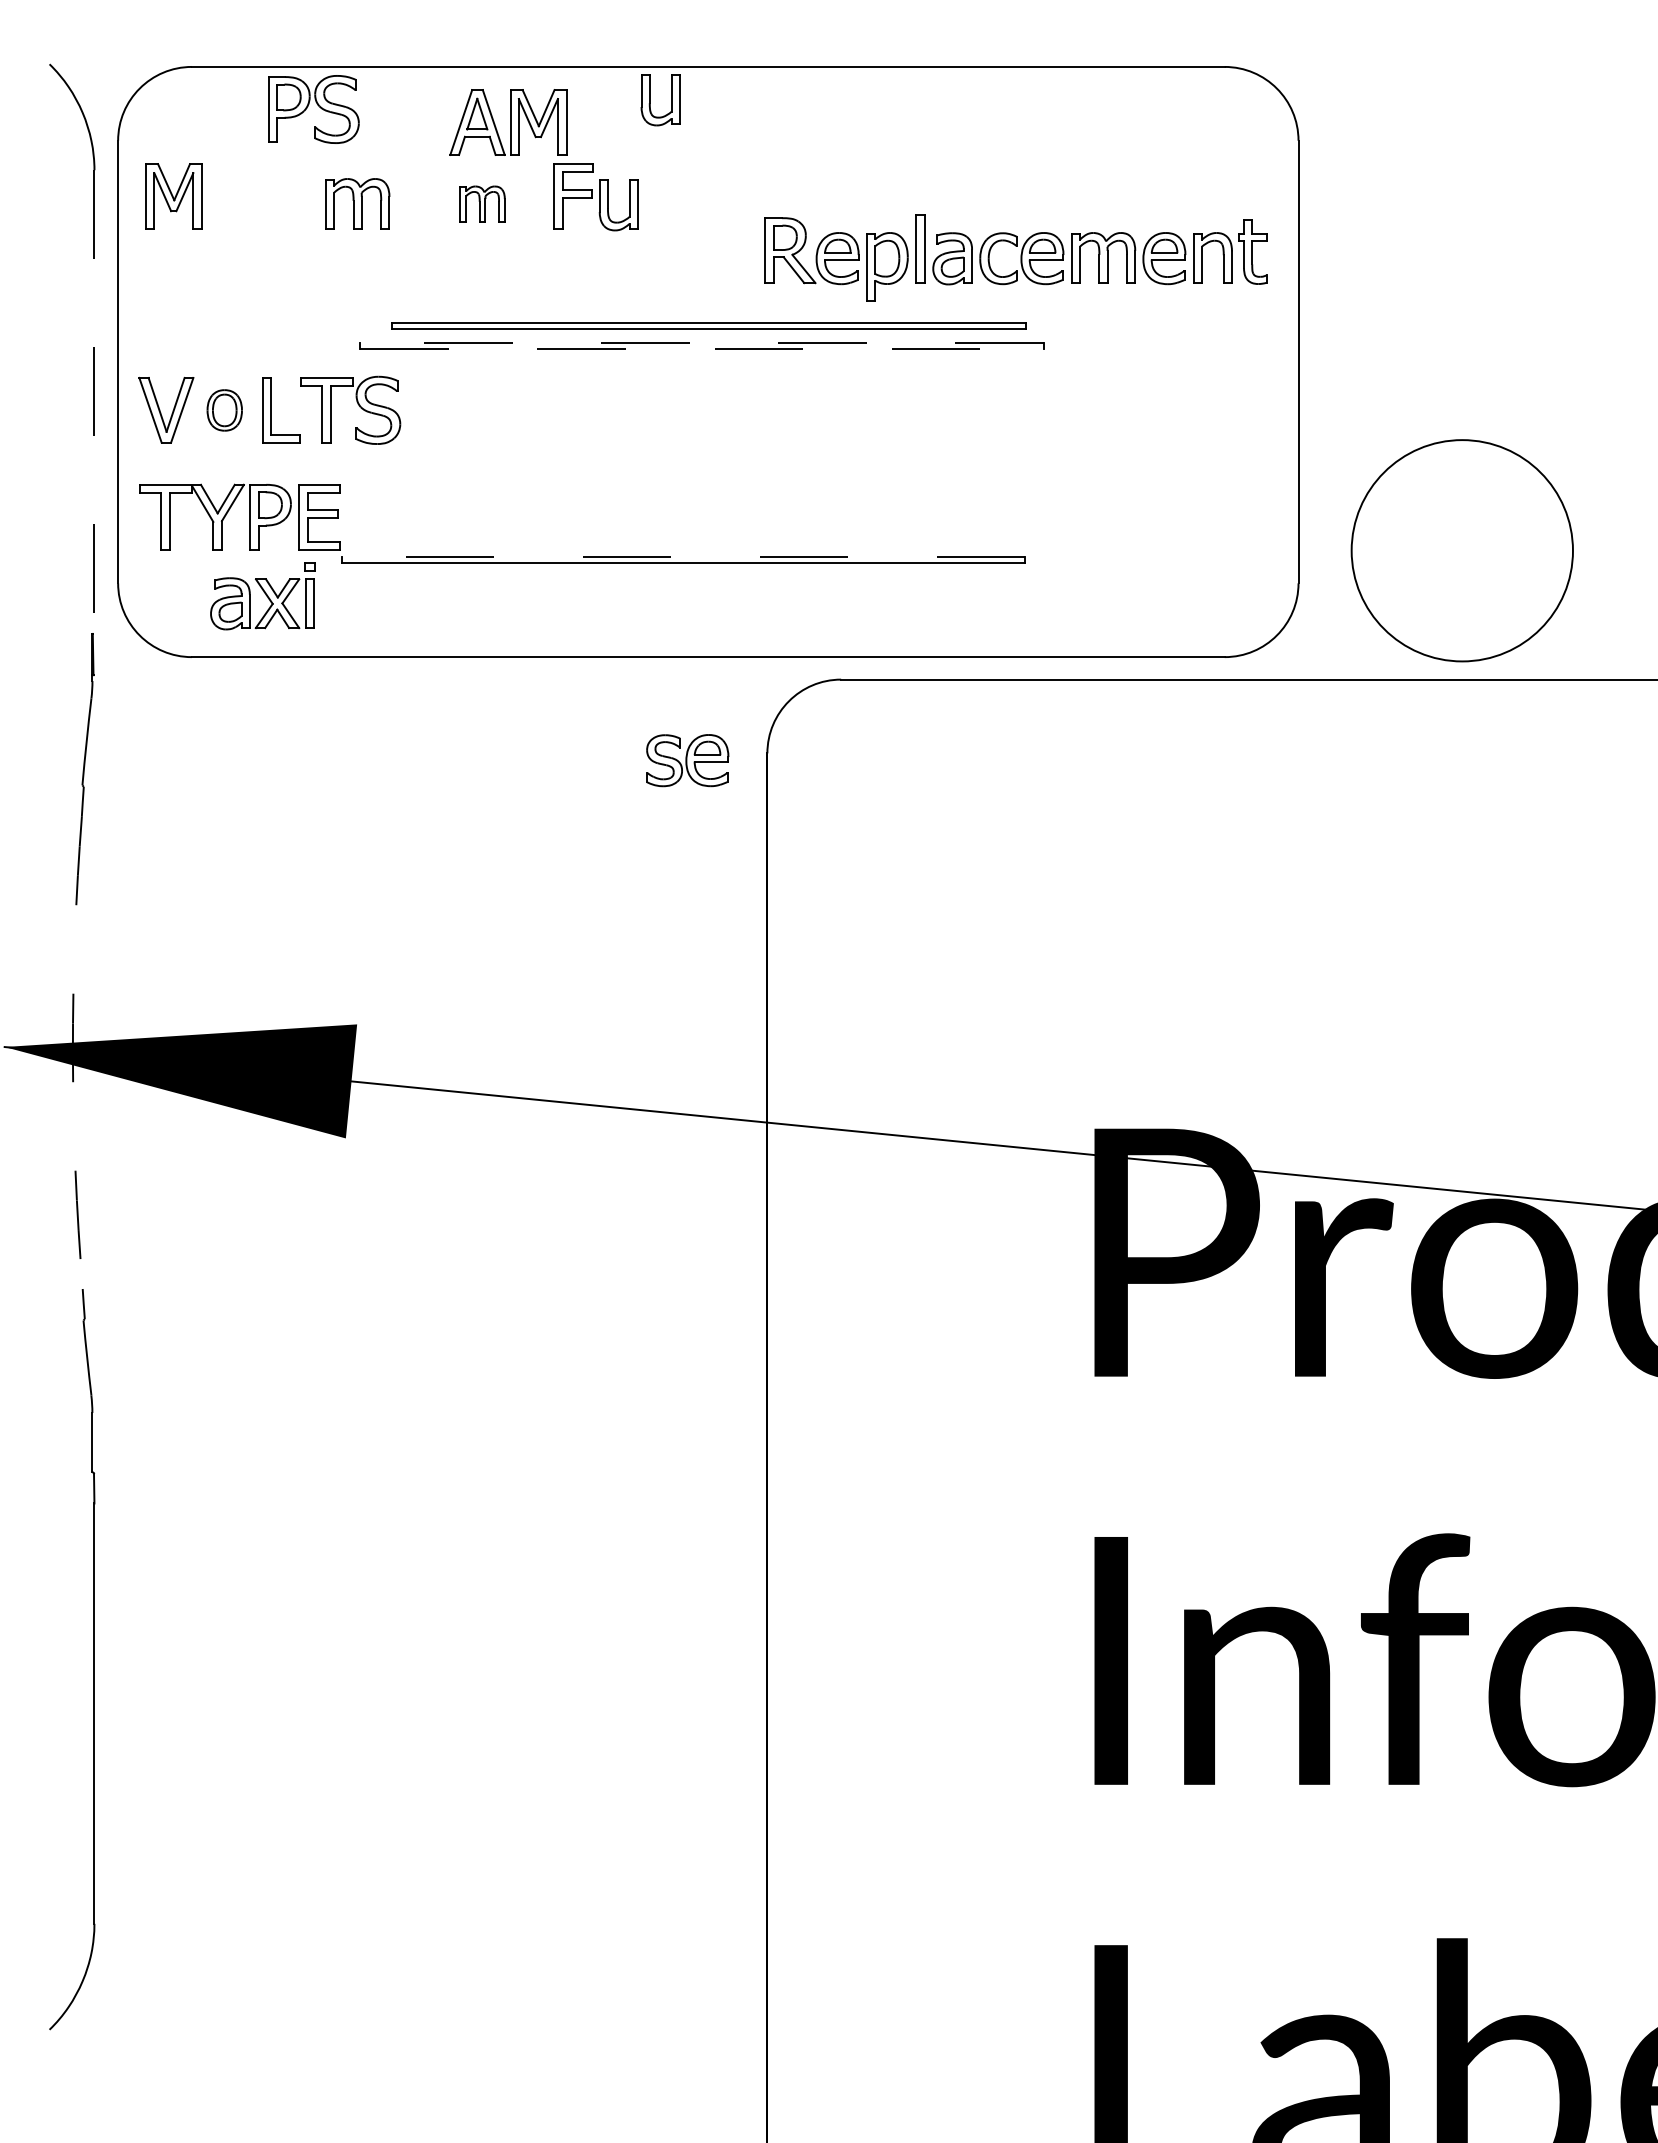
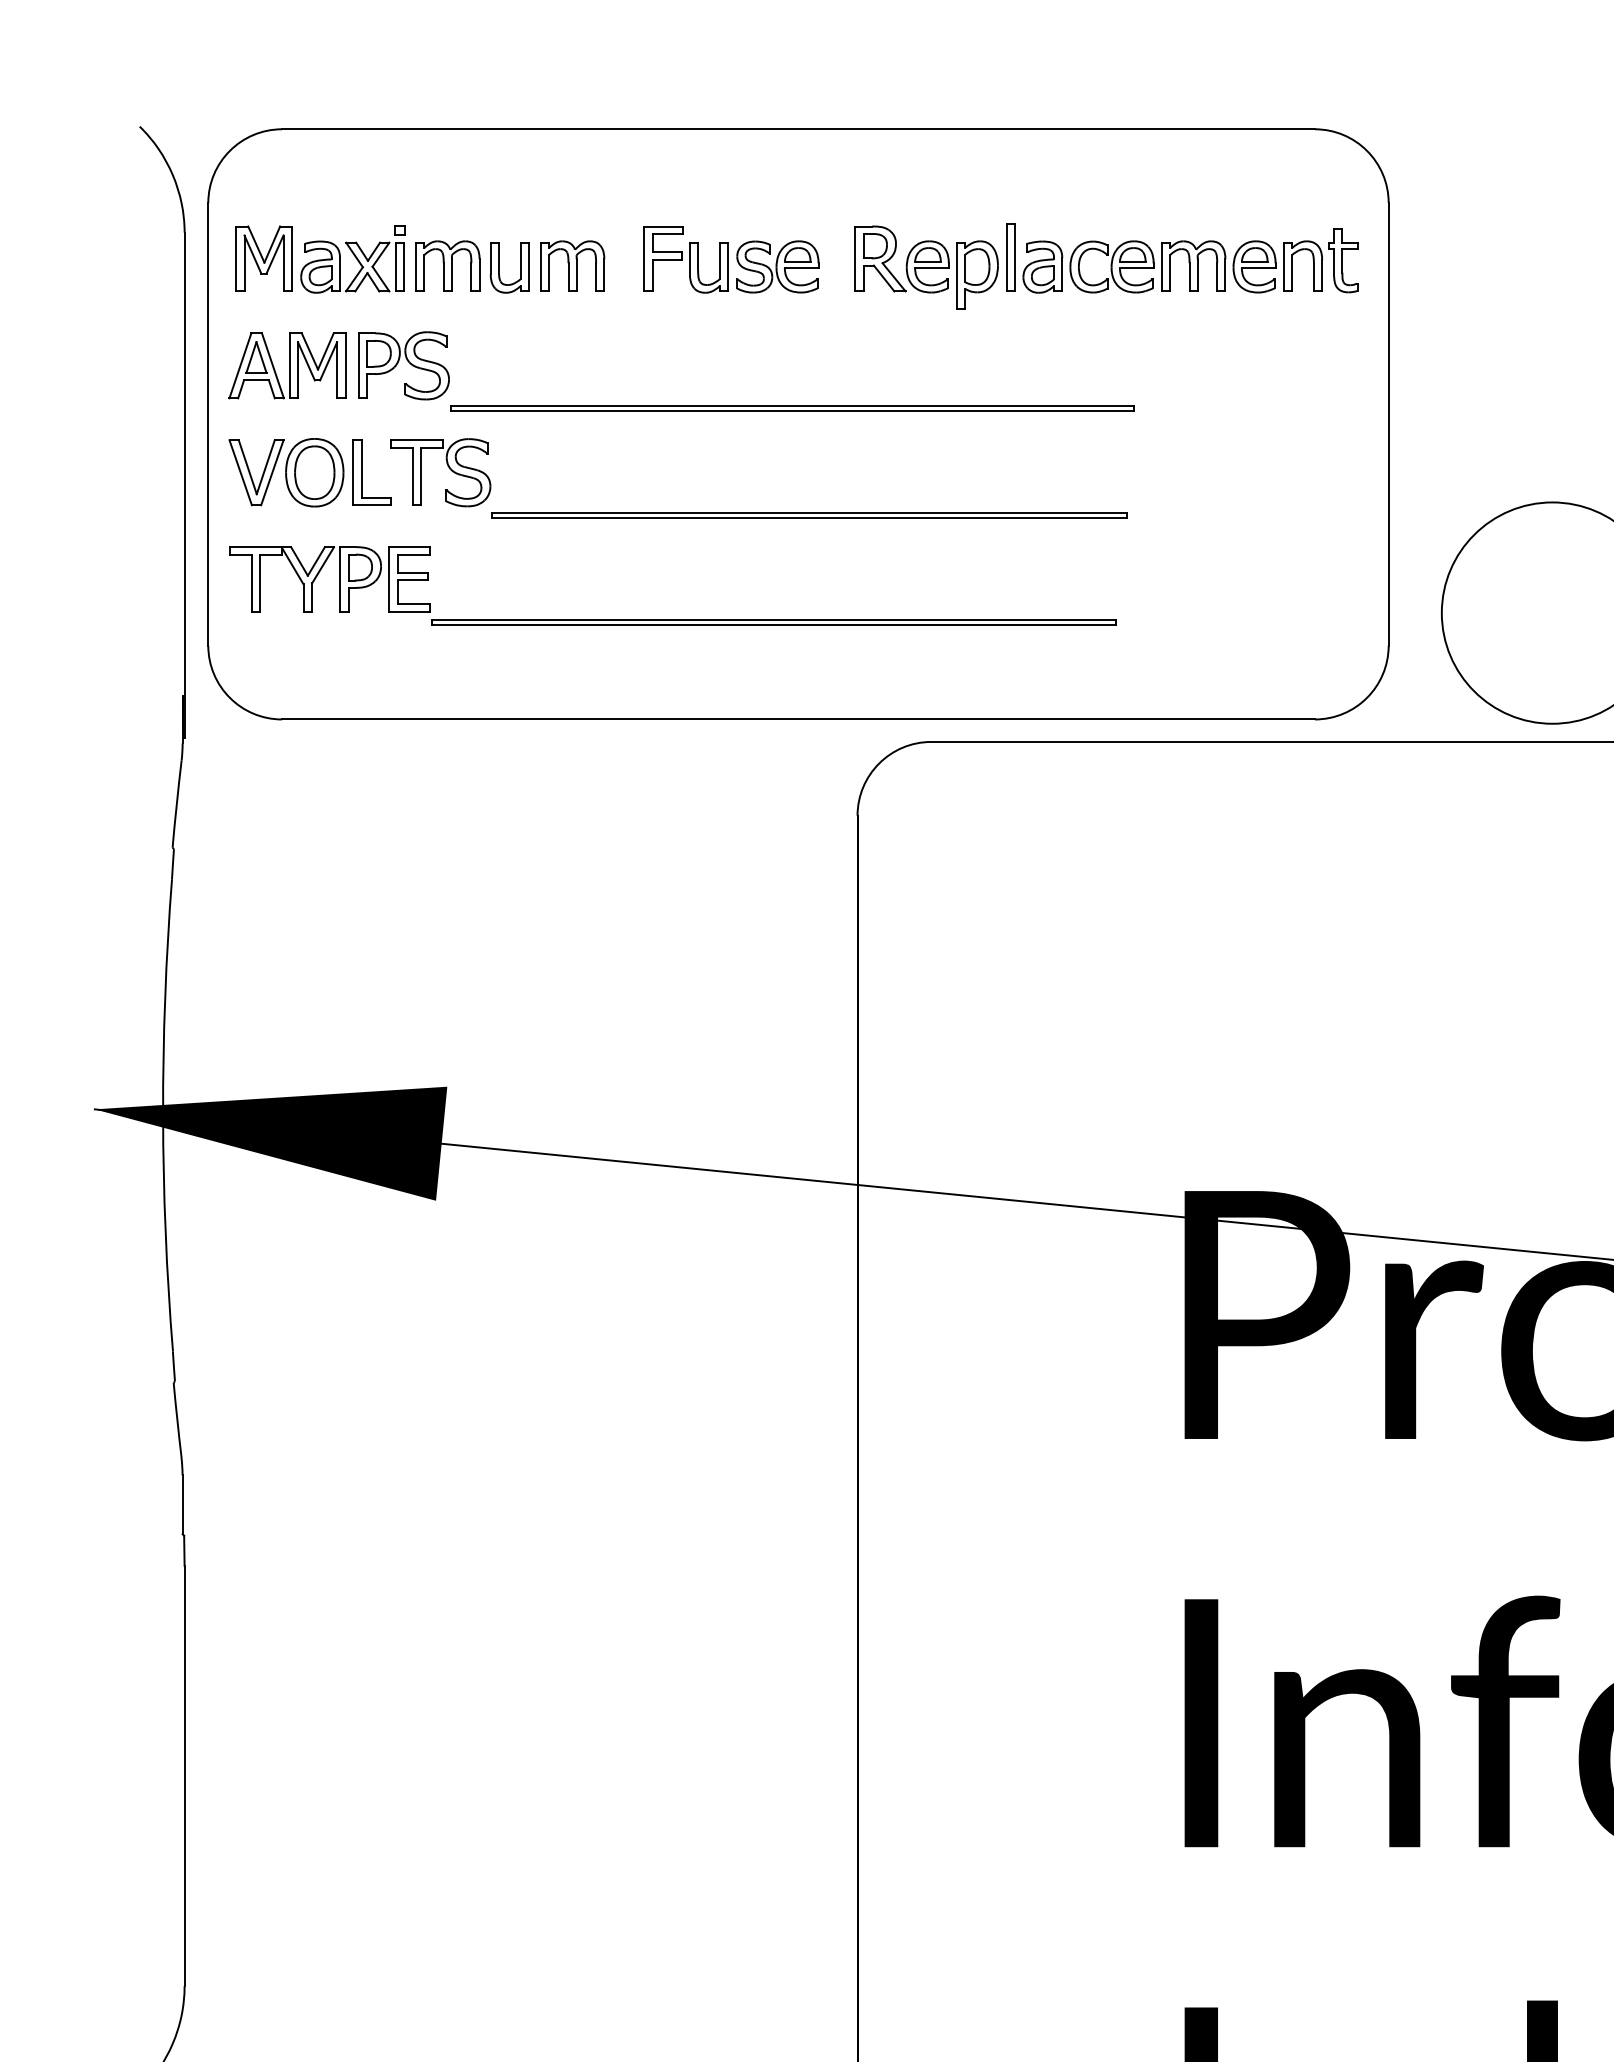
part: (650, 100) -> (499, 267), moved
part: (313, 109) -> (403, 365), moved
part: (508, 122) -> (287, 365), moved
part: (482, 203) -> (572, 265), size x1.43
part: (1015, 257) -> (1105, 265), moved
part: (708, 325) -> (808, 514), moved
line: (702, 343) -> (792, 405), dashed -> solid
line: (702, 349) -> (792, 411), dashed -> solid
part: (224, 410) -> (314, 472), size x1.67
line: (94, 423) -> (184, 485), dashed -> solid
line: (683, 557) -> (773, 619), dashed -> solid
part: (262, 596) -> (352, 259), moved
part: (687, 760) -> (777, 266), moved
arc: (72, 1052) -> (162, 1114), dashed -> solid

